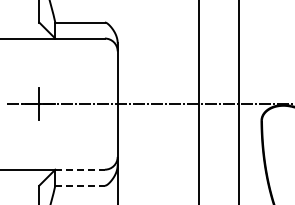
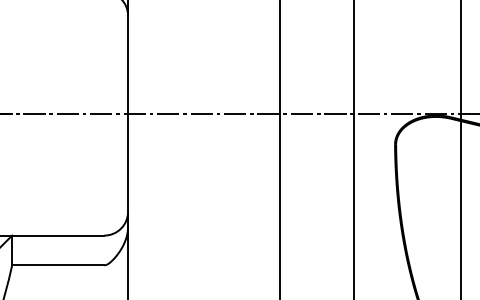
line: (80, 169) -> (58, 235), dashed -> solid
line: (80, 185) -> (58, 264), dashed -> solid

